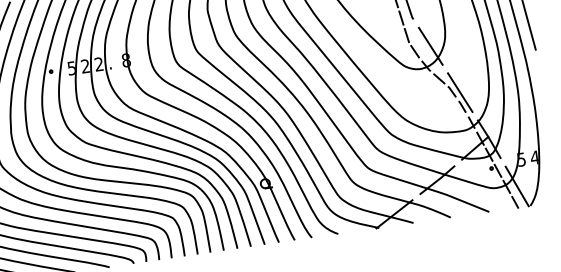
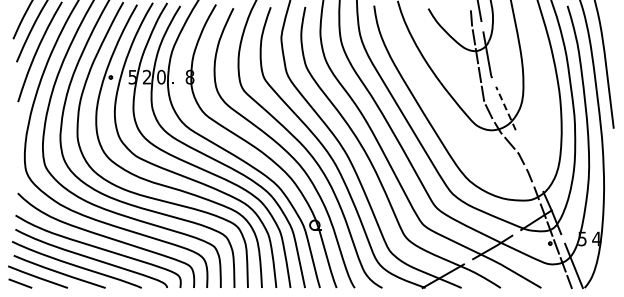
line: (431, 47) -> (506, 109), solid -> dashed
text: (99, 63) -> (161, 76), 2 -> 0
line: (460, 92) -> (529, 160), removed

